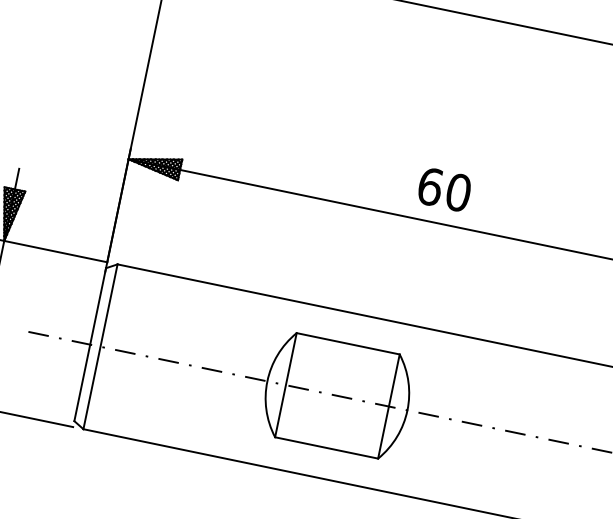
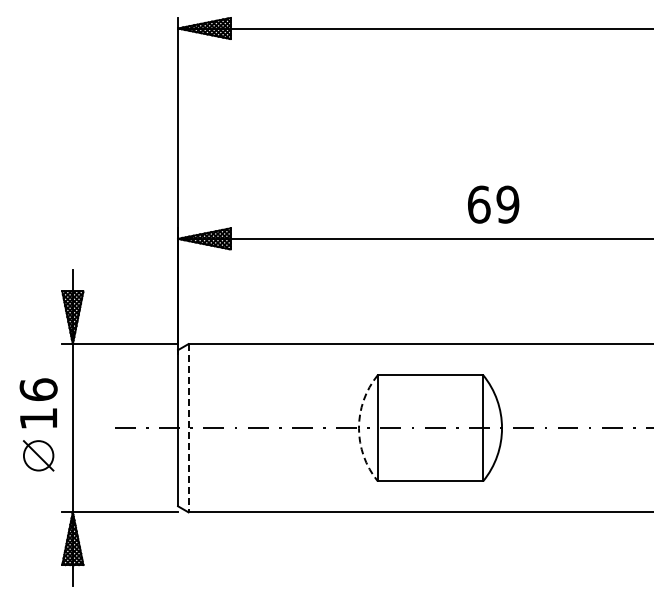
text: (458, 192) -> (507, 204), 60 -> 69
line: (100, 347) -> (188, 428), solid -> dashed
arc: (266, 381) -> (358, 428), solid -> dashed

